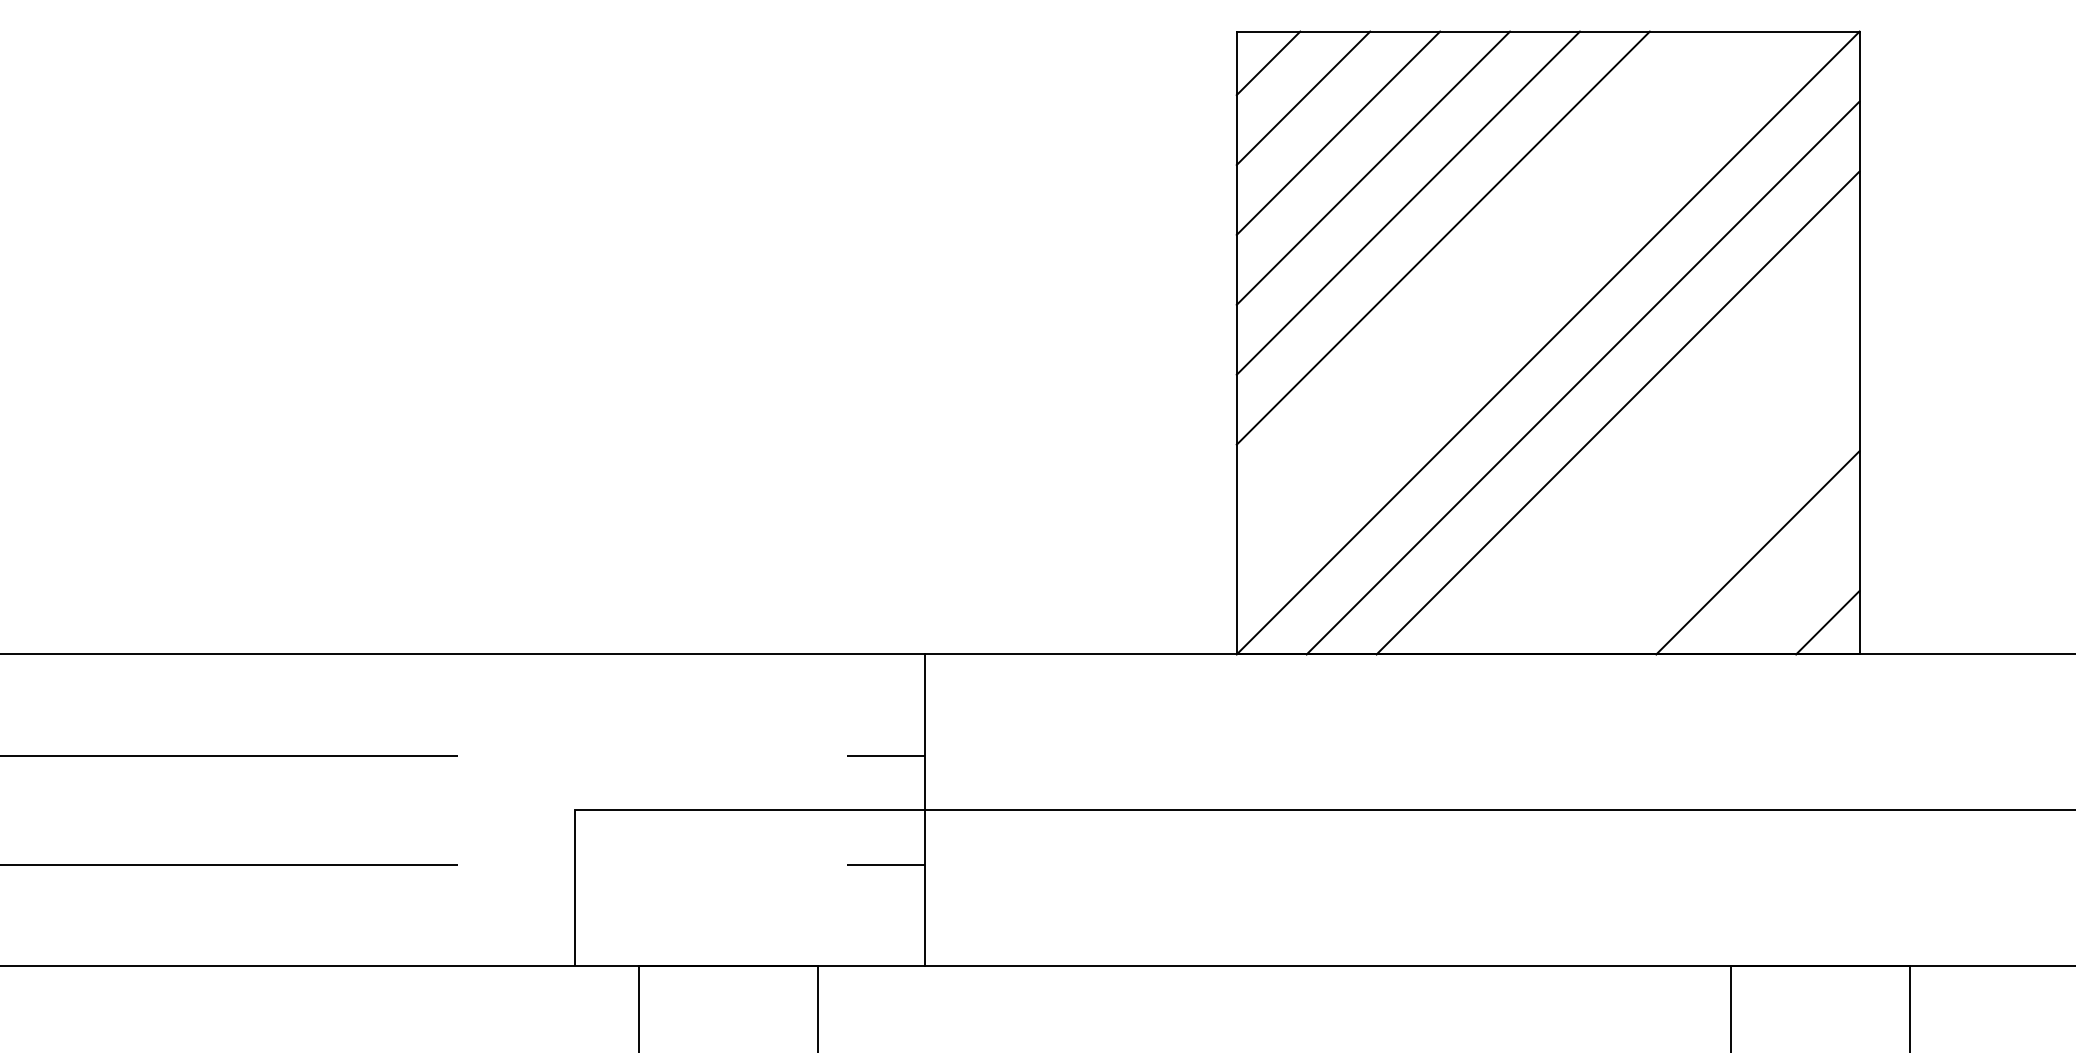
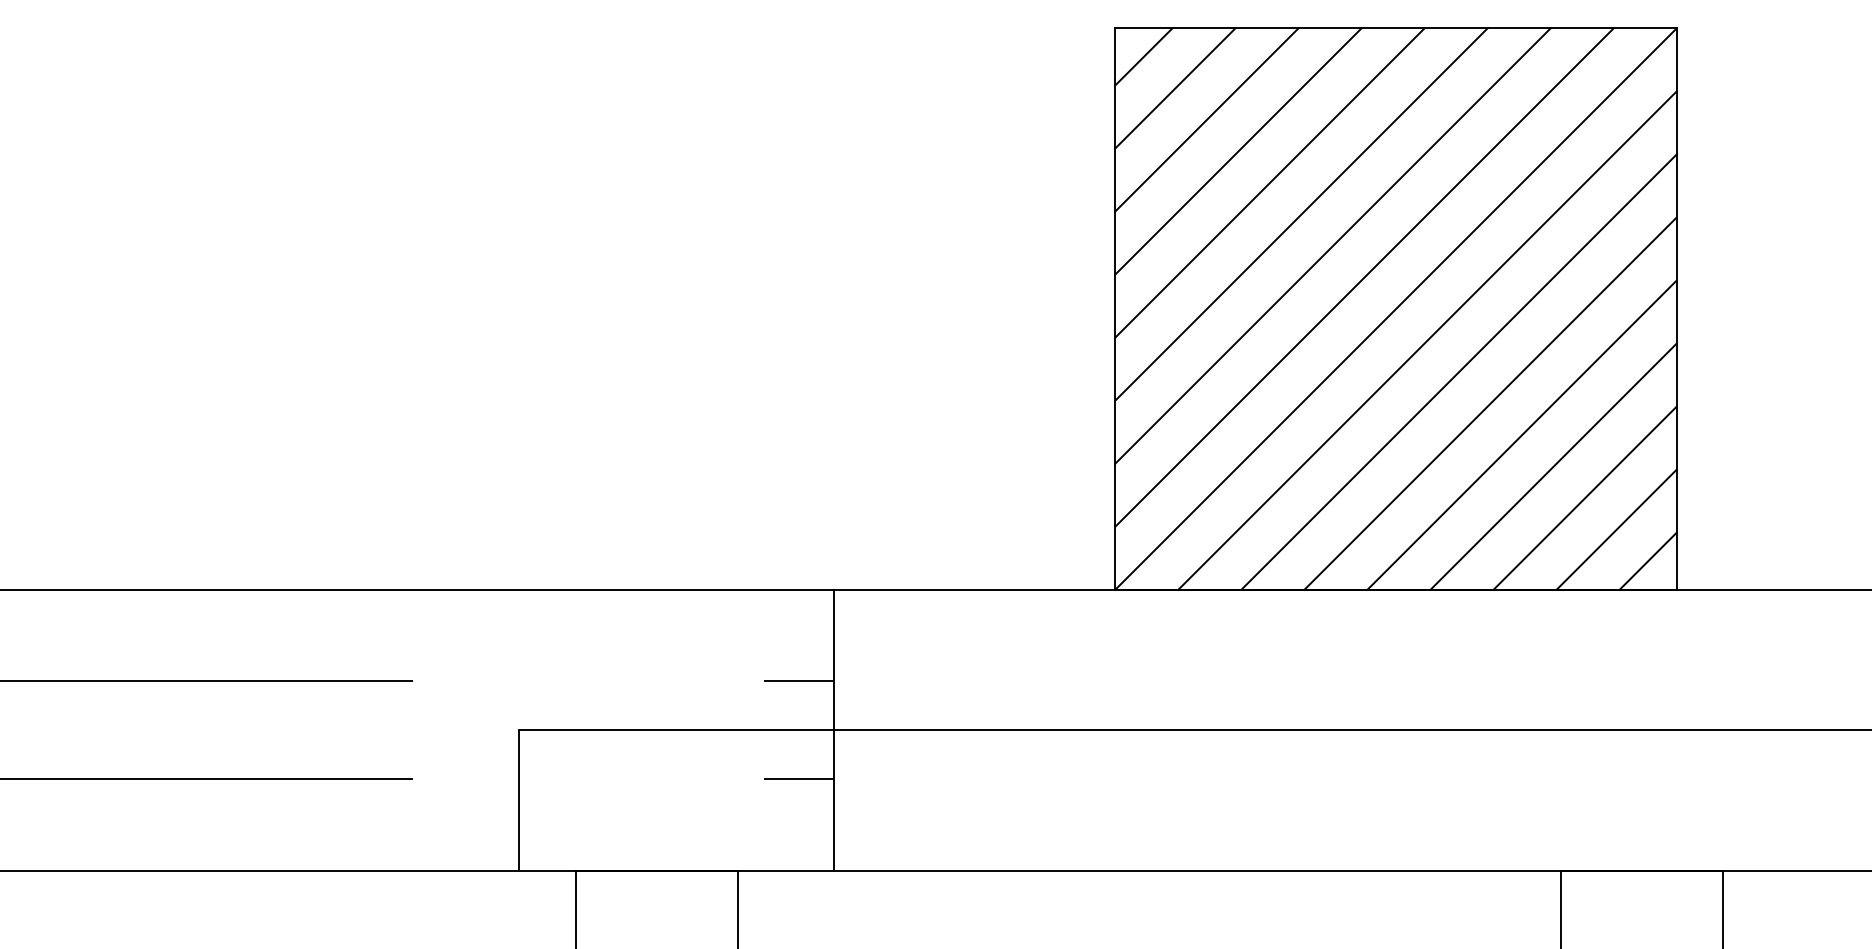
line: (1477, 272) -> (1332, 245), added
line: (1513, 308) -> (1364, 277), added
line: (1652, 447) -> (1490, 403), added
line: (1687, 482) -> (1521, 434), added
line: (1722, 517) -> (1553, 466), added
line: (1792, 587) -> (1616, 529), added

